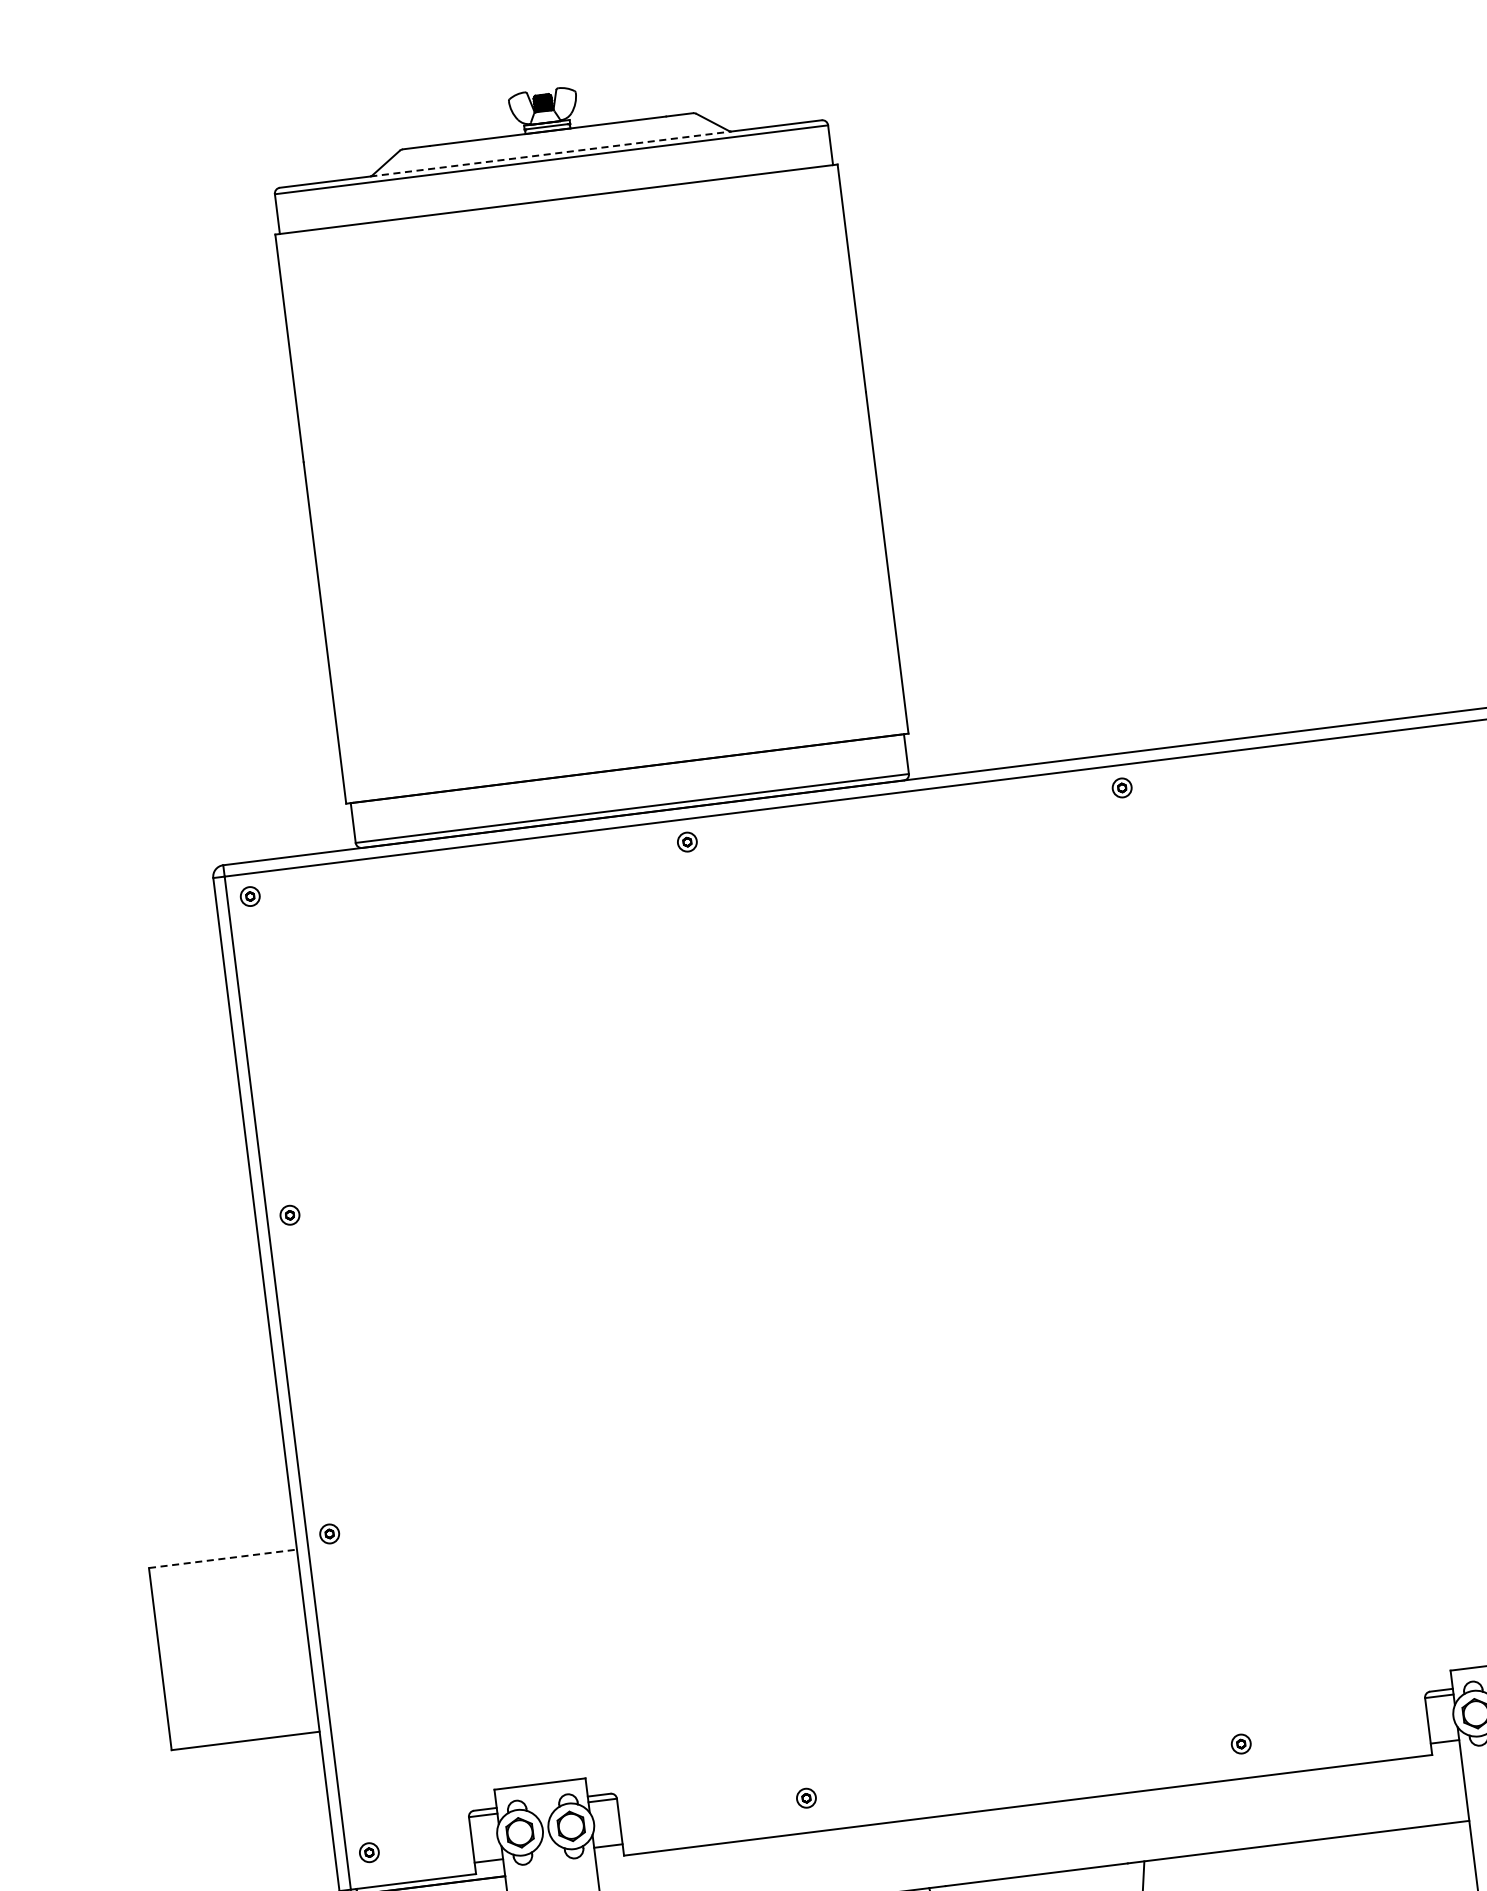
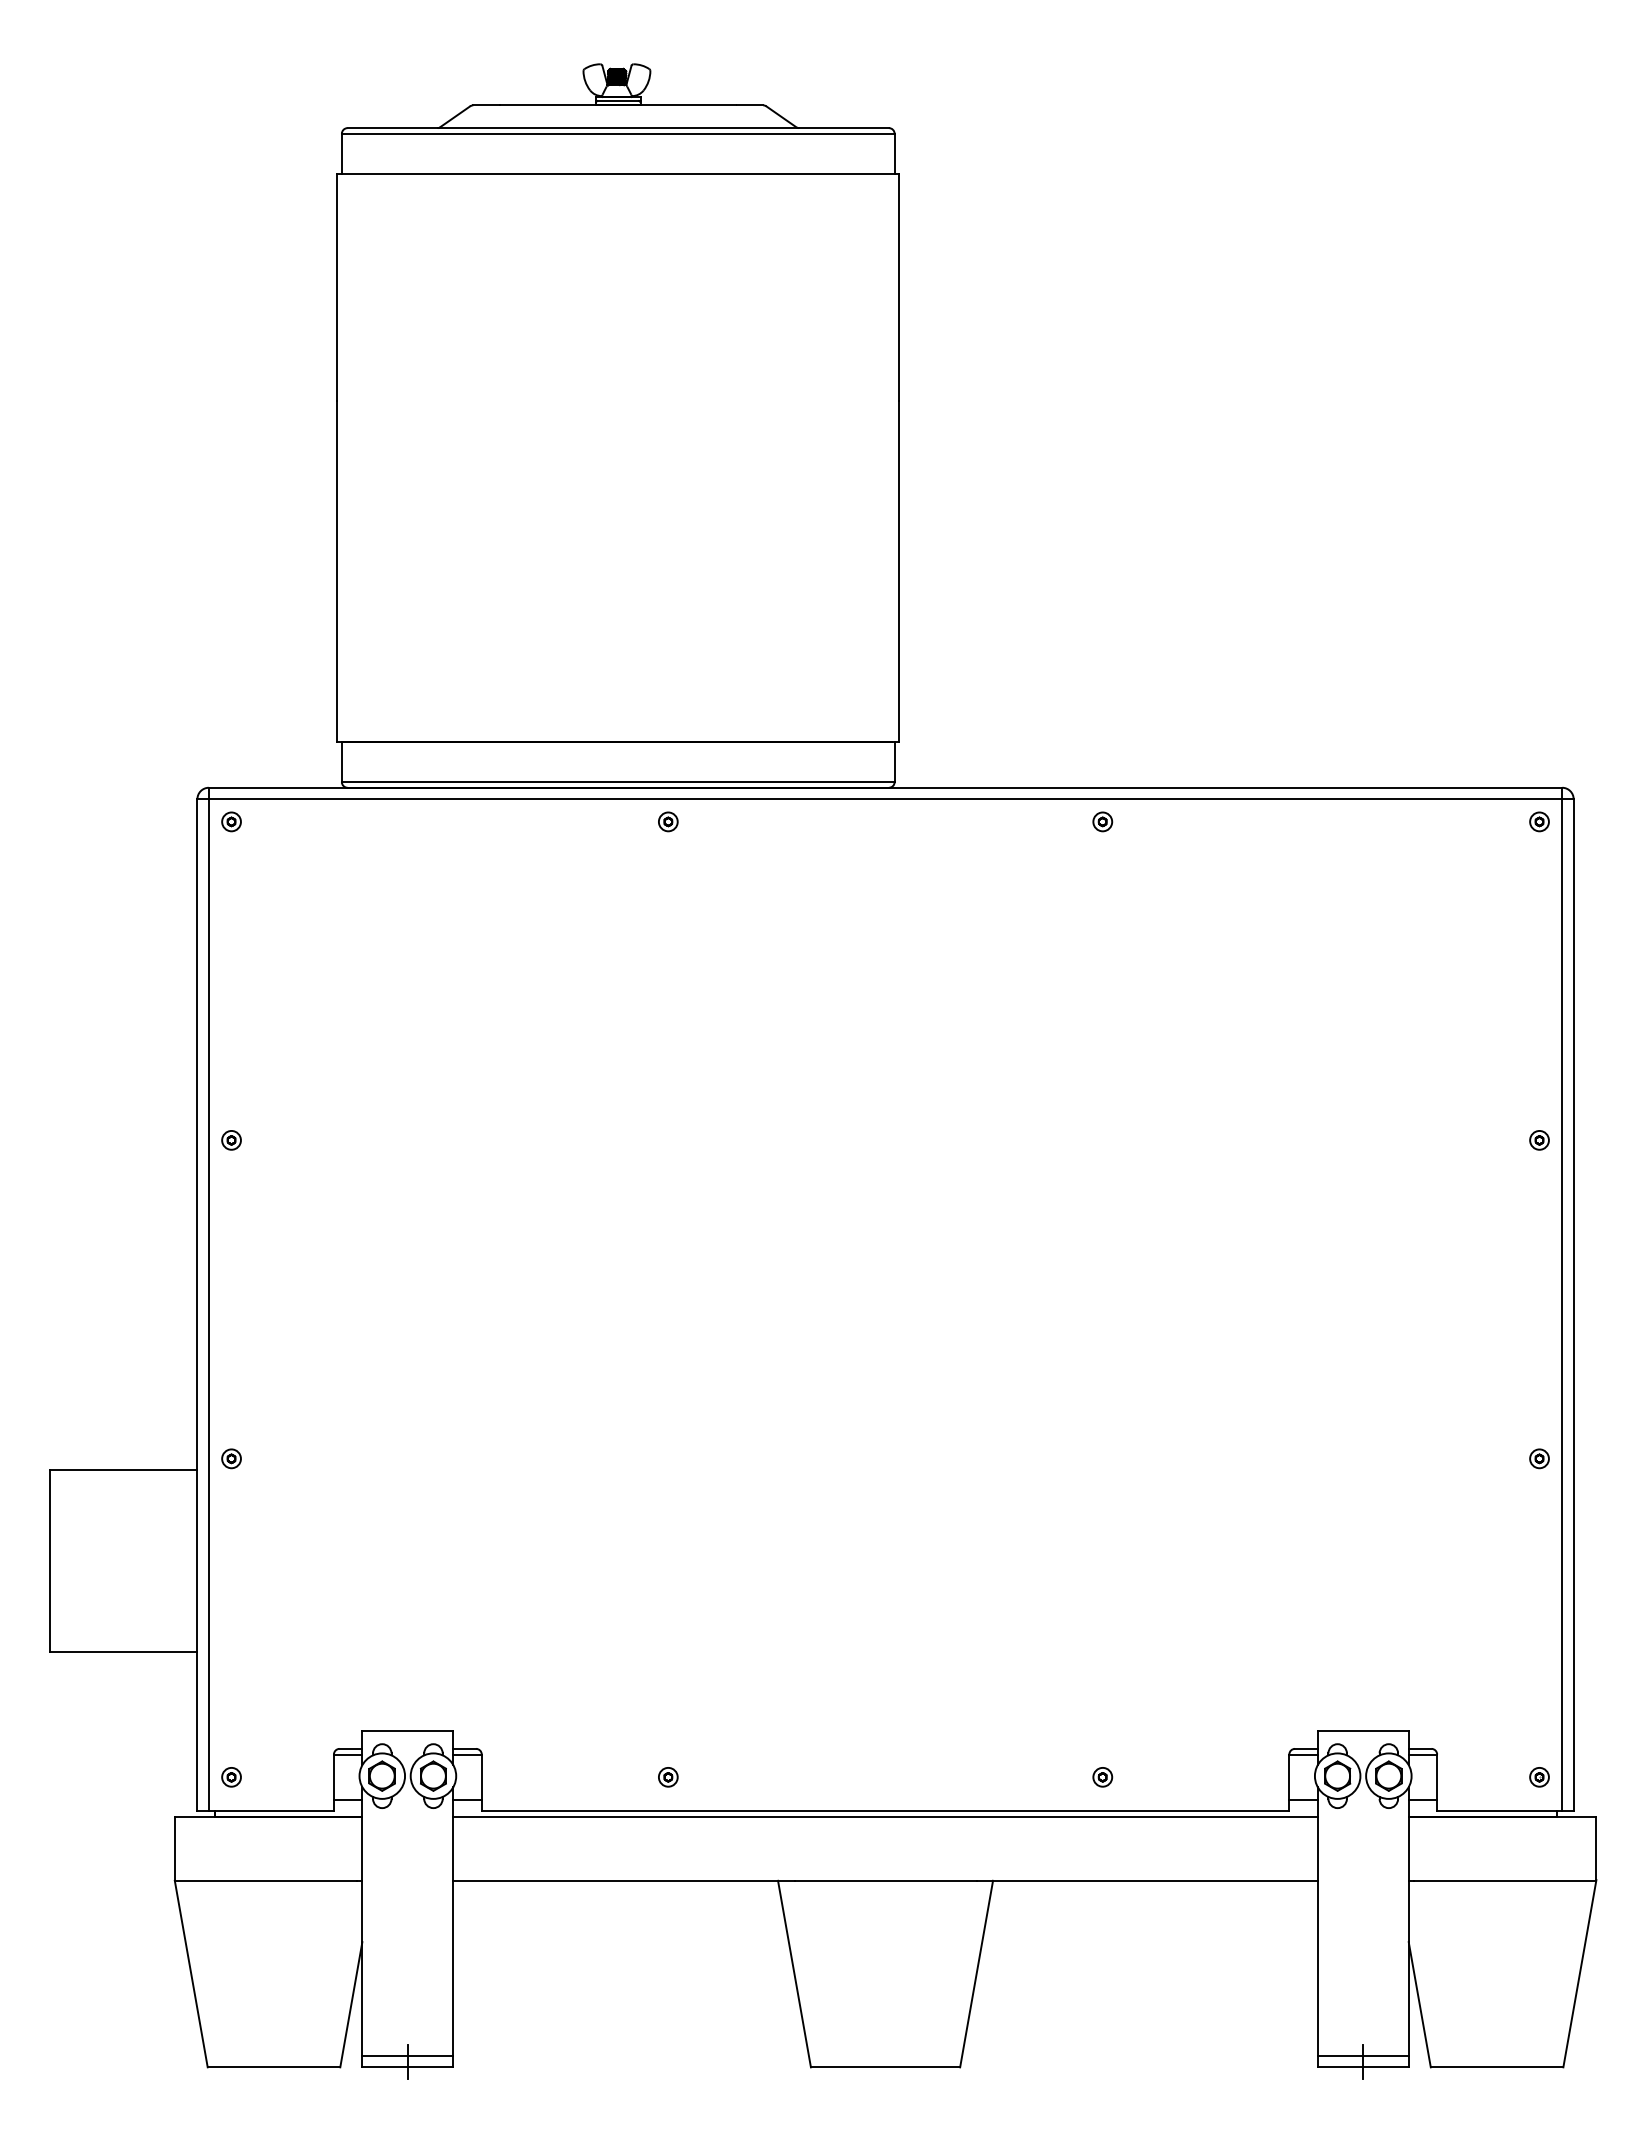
line: (551, 154) -> (618, 128), dashed -> solid
line: (223, 1559) -> (123, 1470), dashed -> solid
line: (1028, 1811) -> (885, 1817), added

